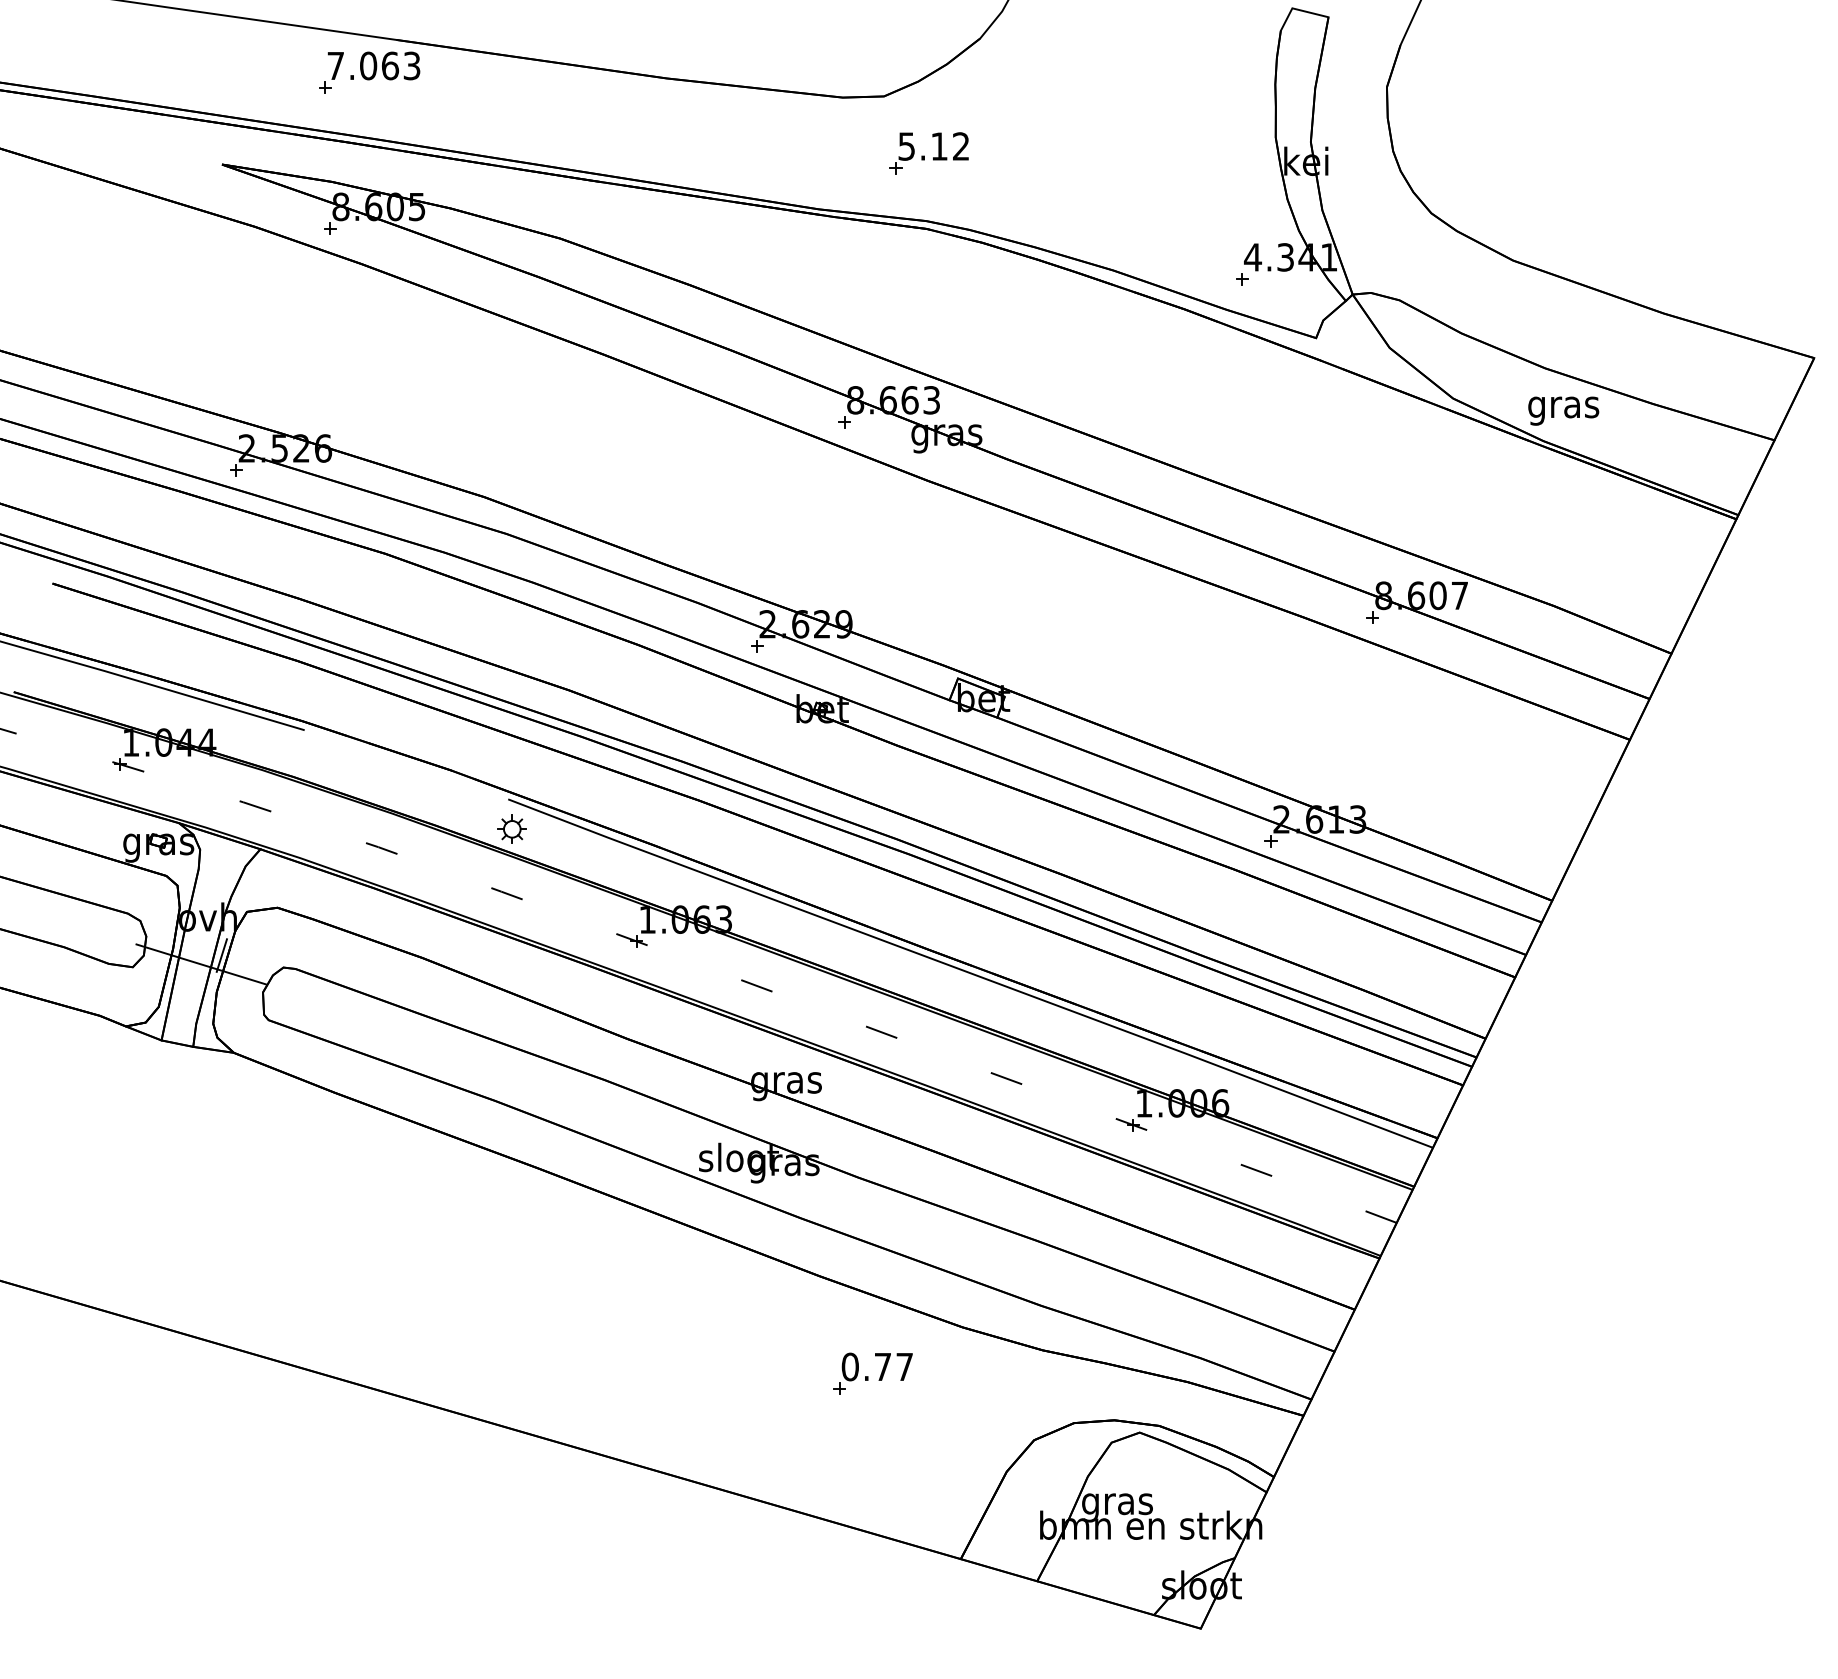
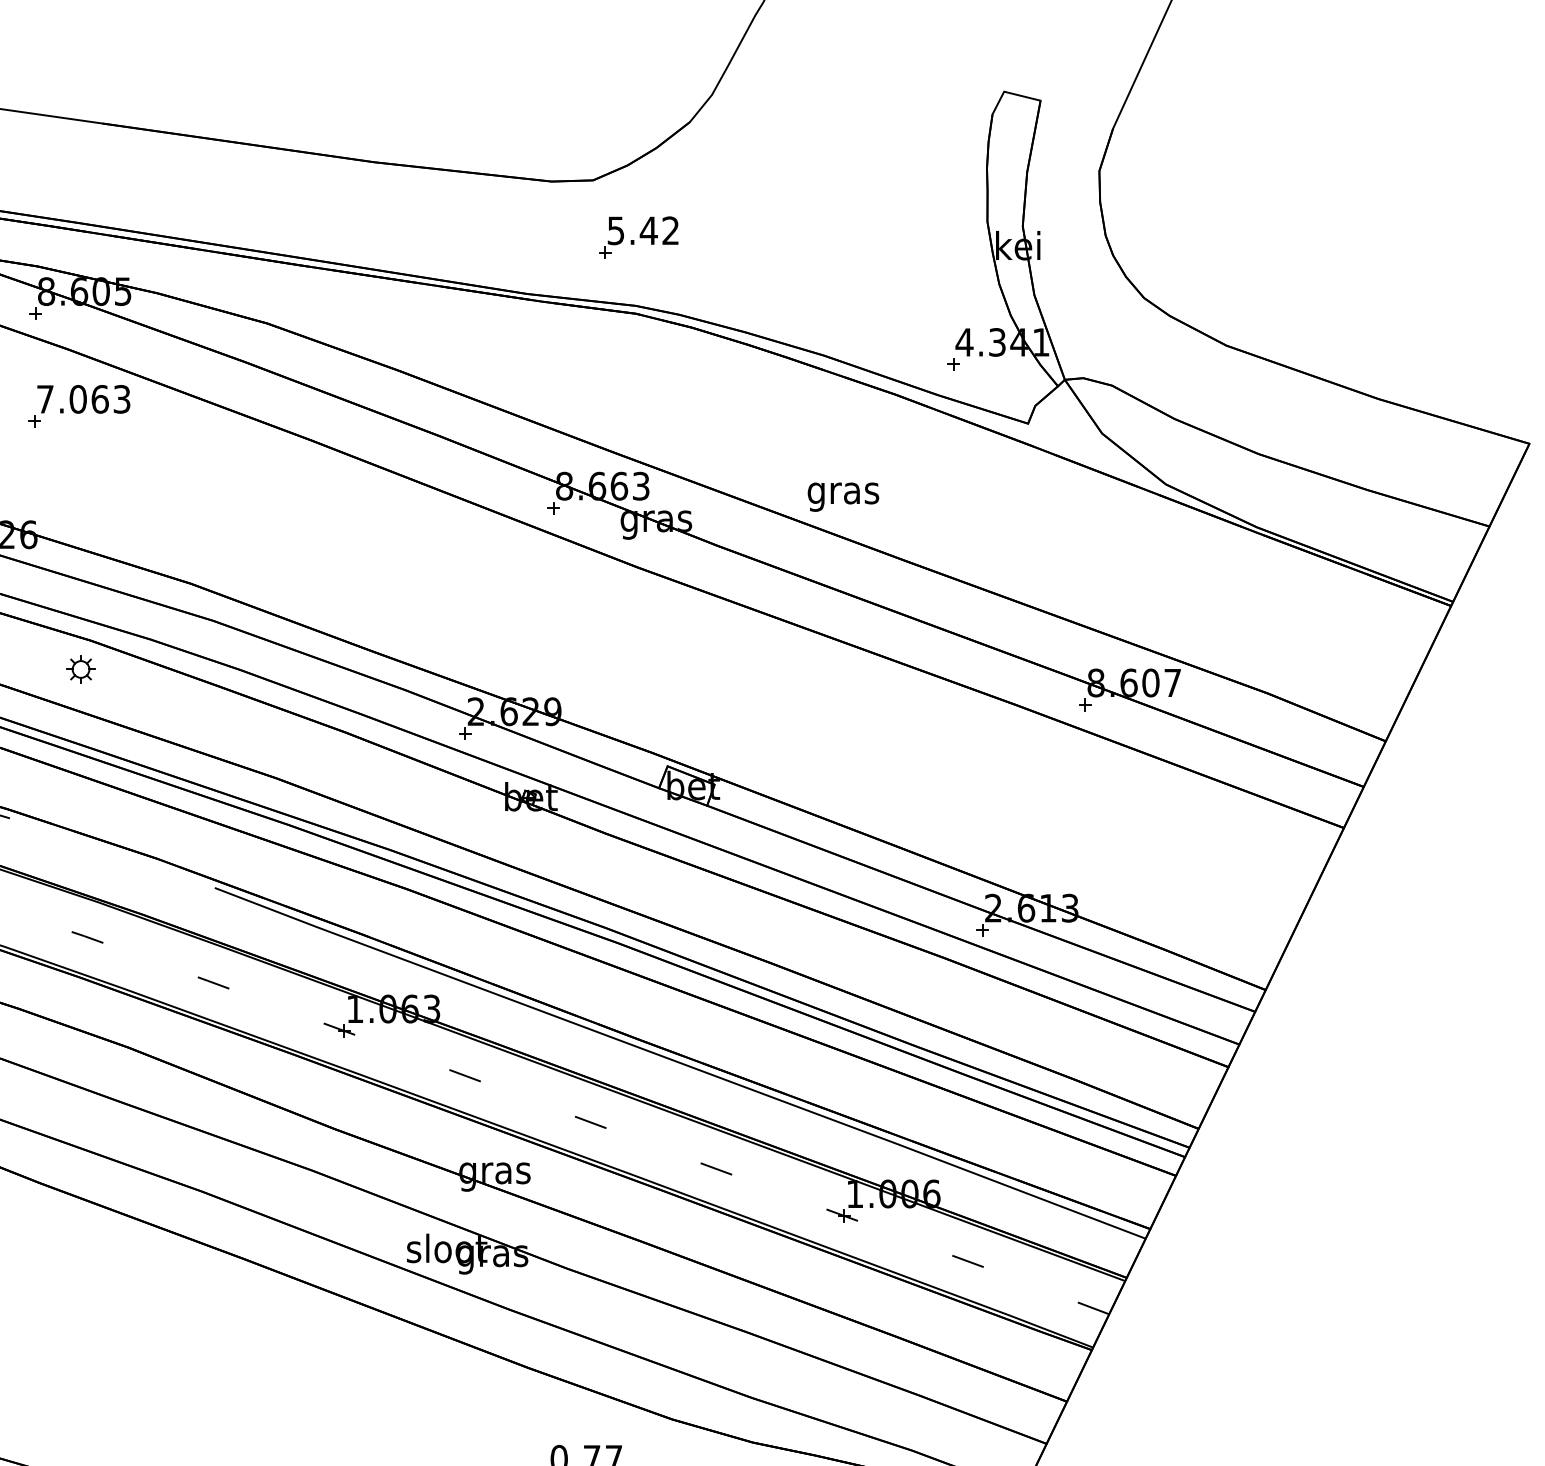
part: (369, 72) -> (79, 405), moved
text: (939, 146) -> (648, 230), 5.12 -> 5.42
text: (1563, 410) -> (843, 496), moved
part: (511, 828) -> (80, 668), moved

